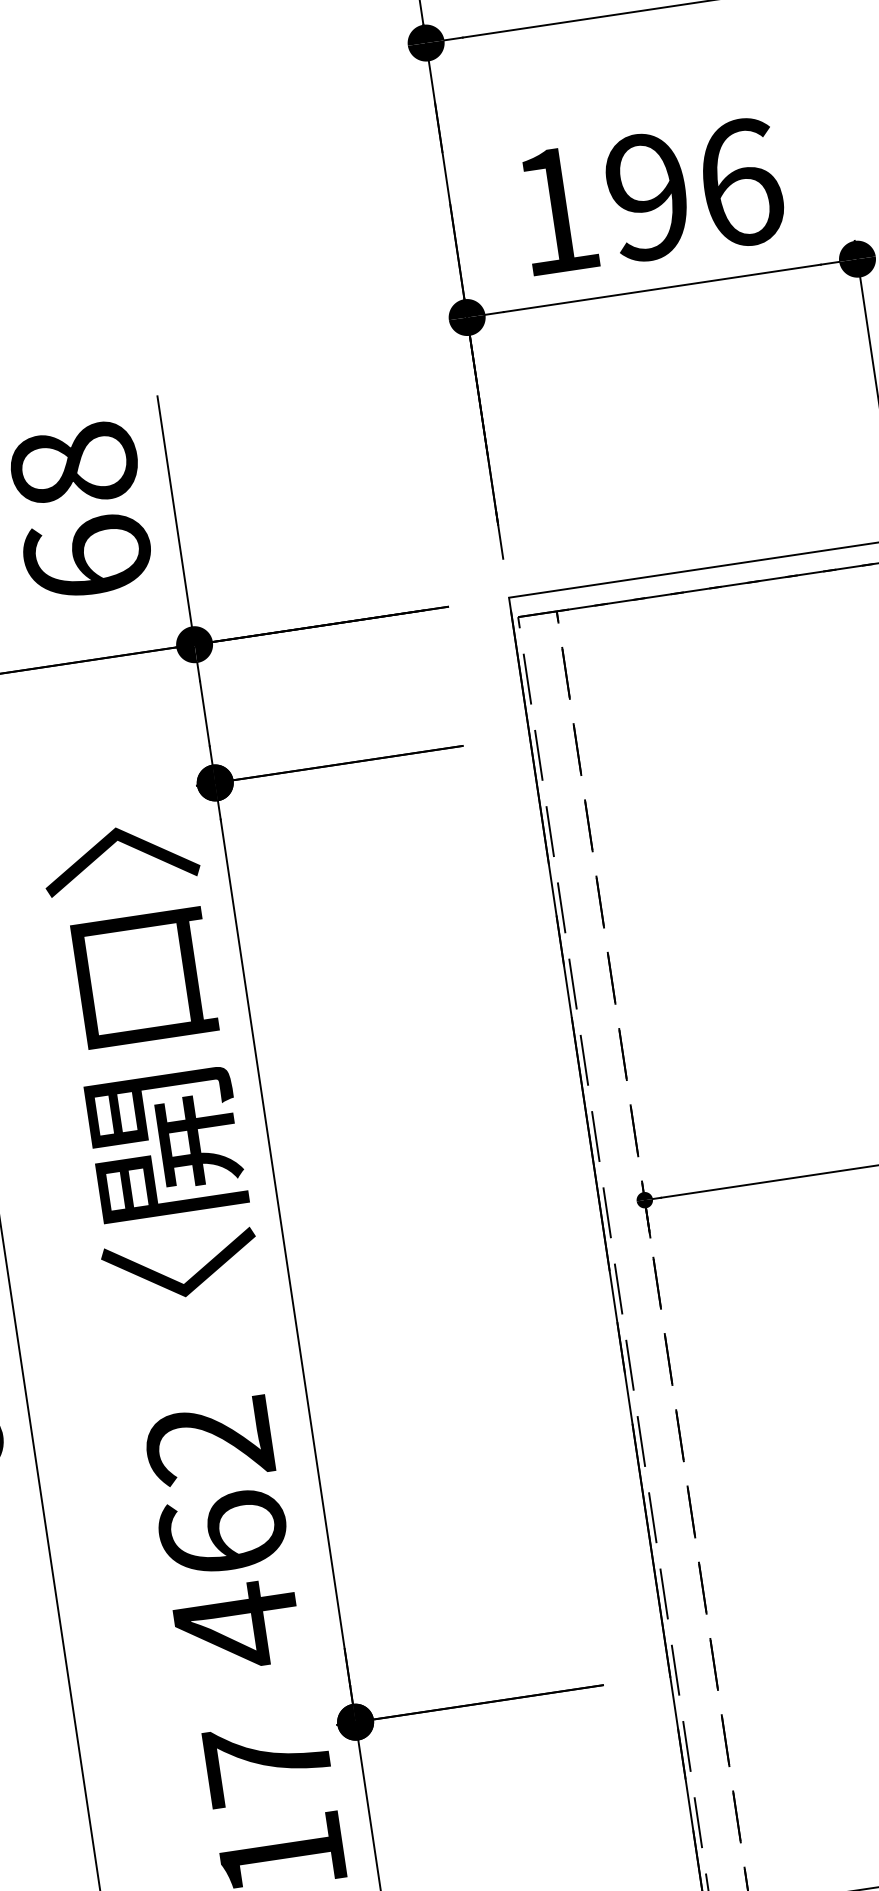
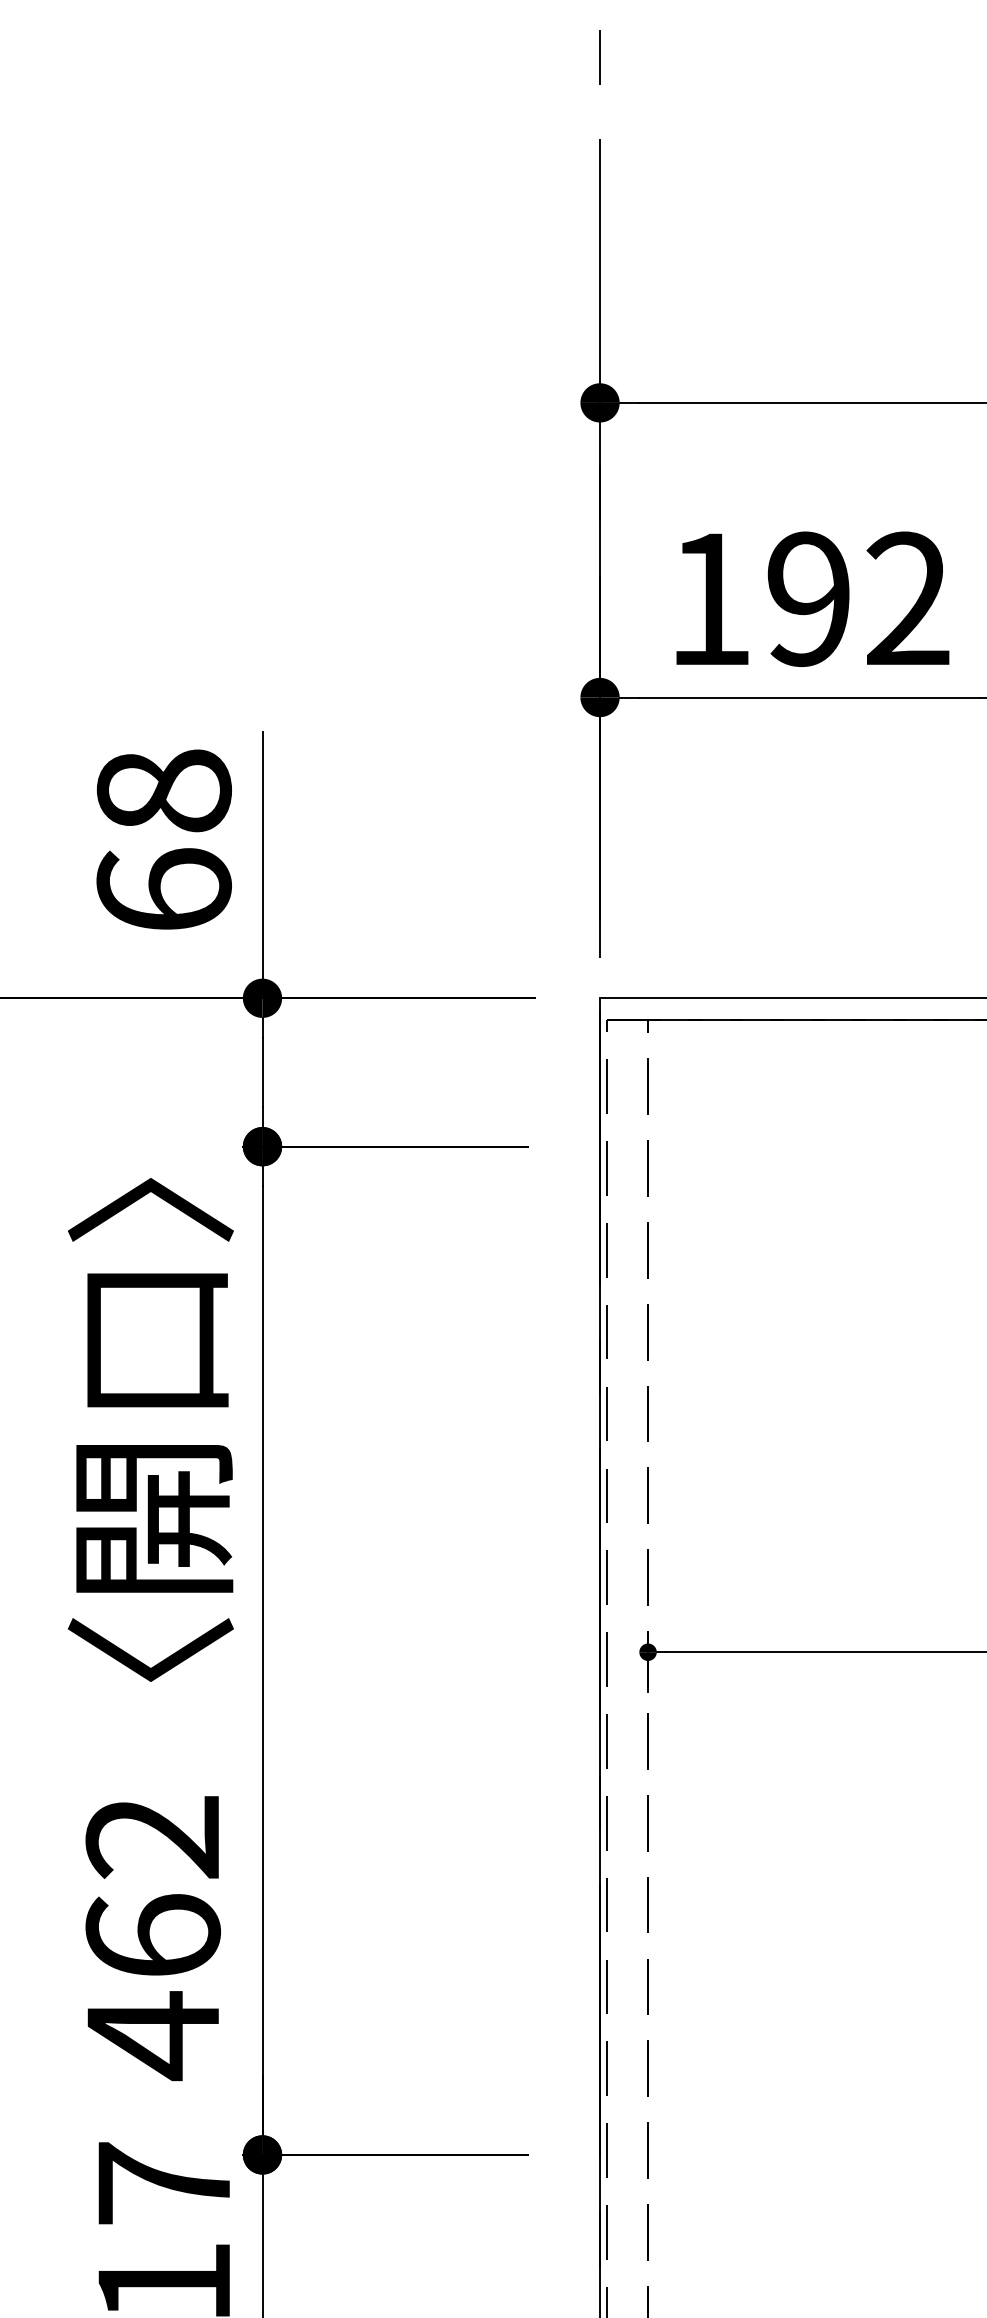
text: (740, 182) -> (908, 598), 196 -> 192

